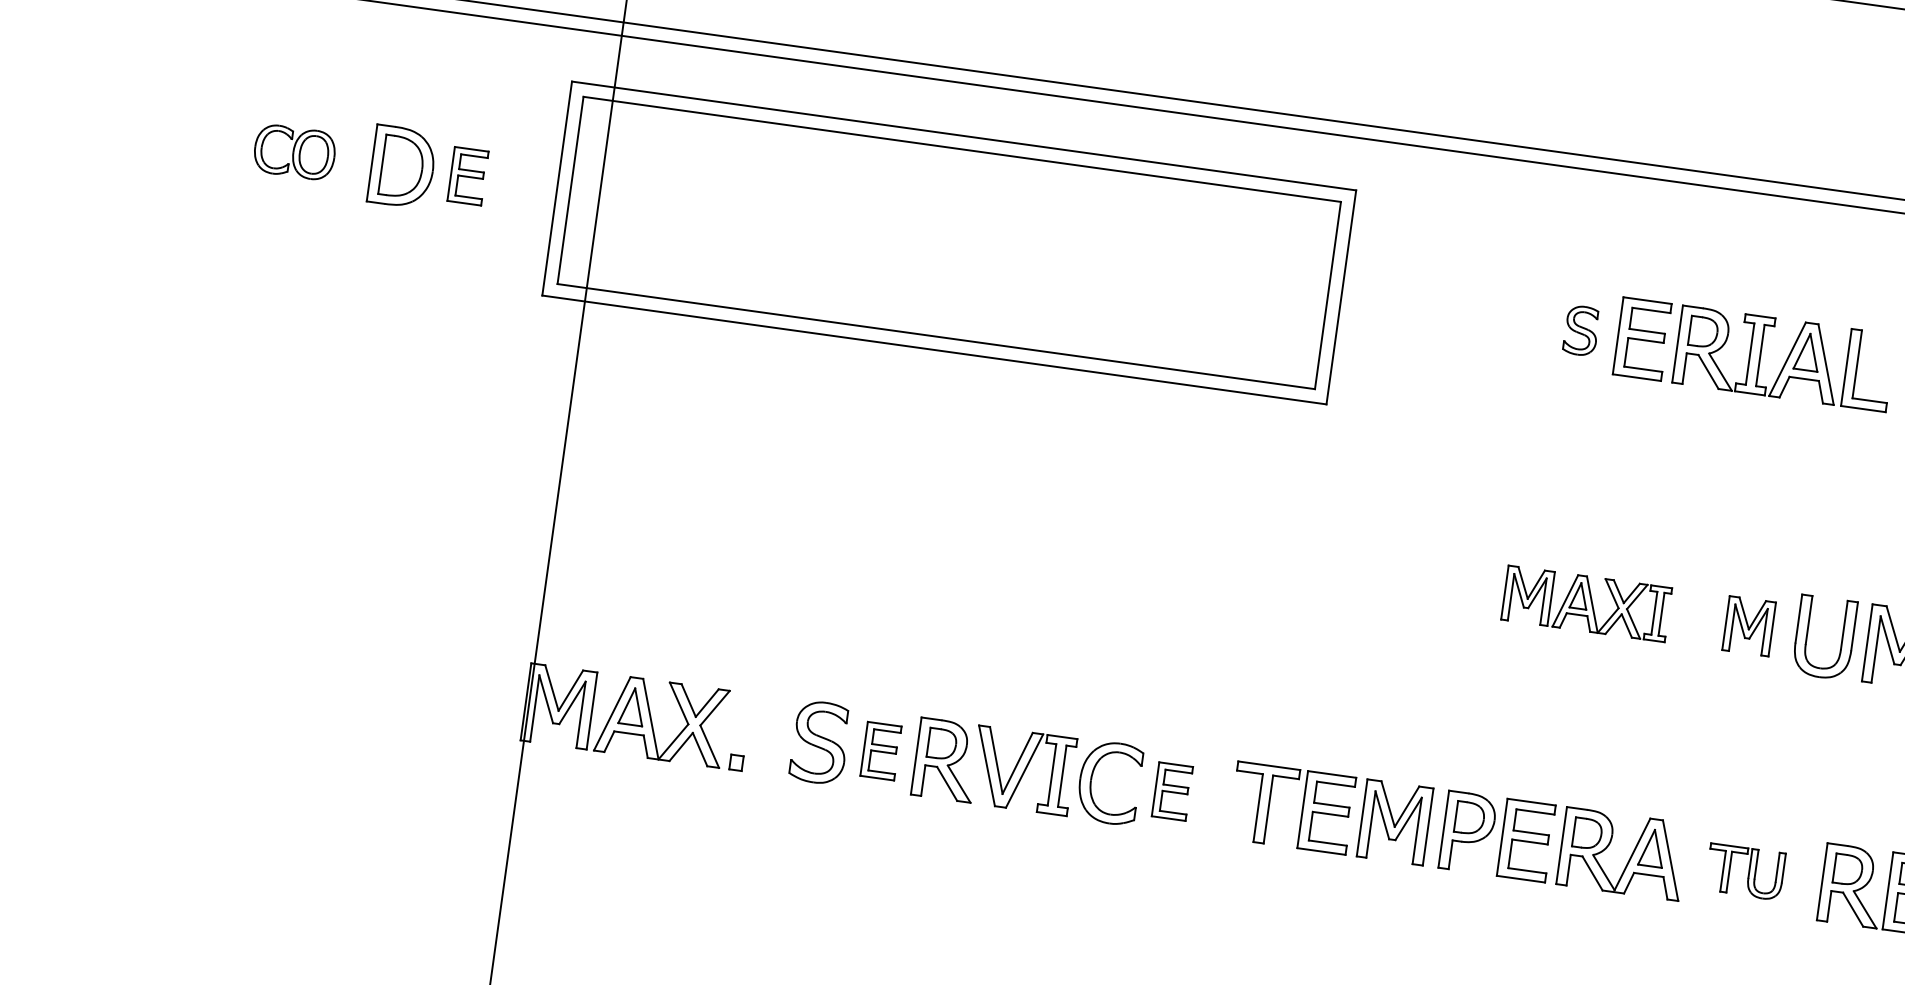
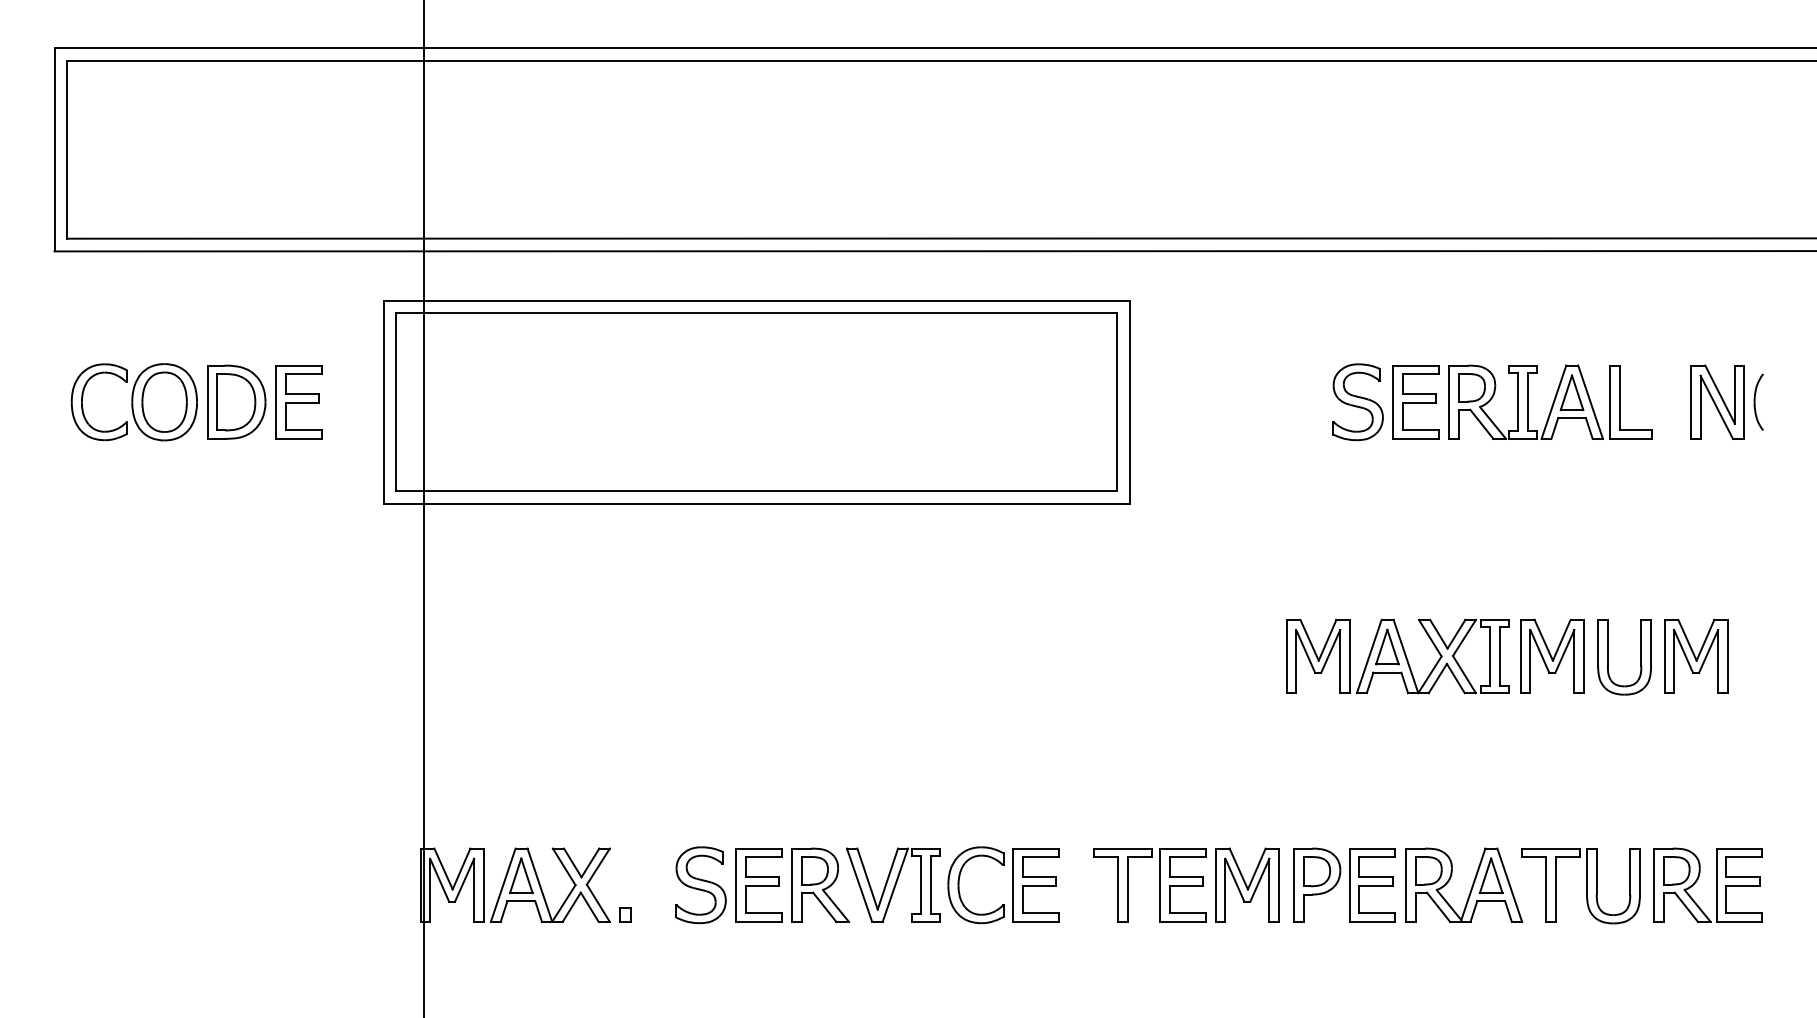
part: (294, 152) -> (133, 402), size x1.67
part: (467, 176) -> (298, 402), size x1.43
part: (1580, 330) -> (1357, 402), size x1.67
part: (1585, 603) -> (1397, 656), size x1.43
part: (1749, 625) -> (1552, 655), size x1.43
part: (880, 751) -> (758, 885), size x1.43
part: (1171, 791) -> (1035, 885), size x1.43
part: (1744, 872) -> (1580, 886), size x1.67

